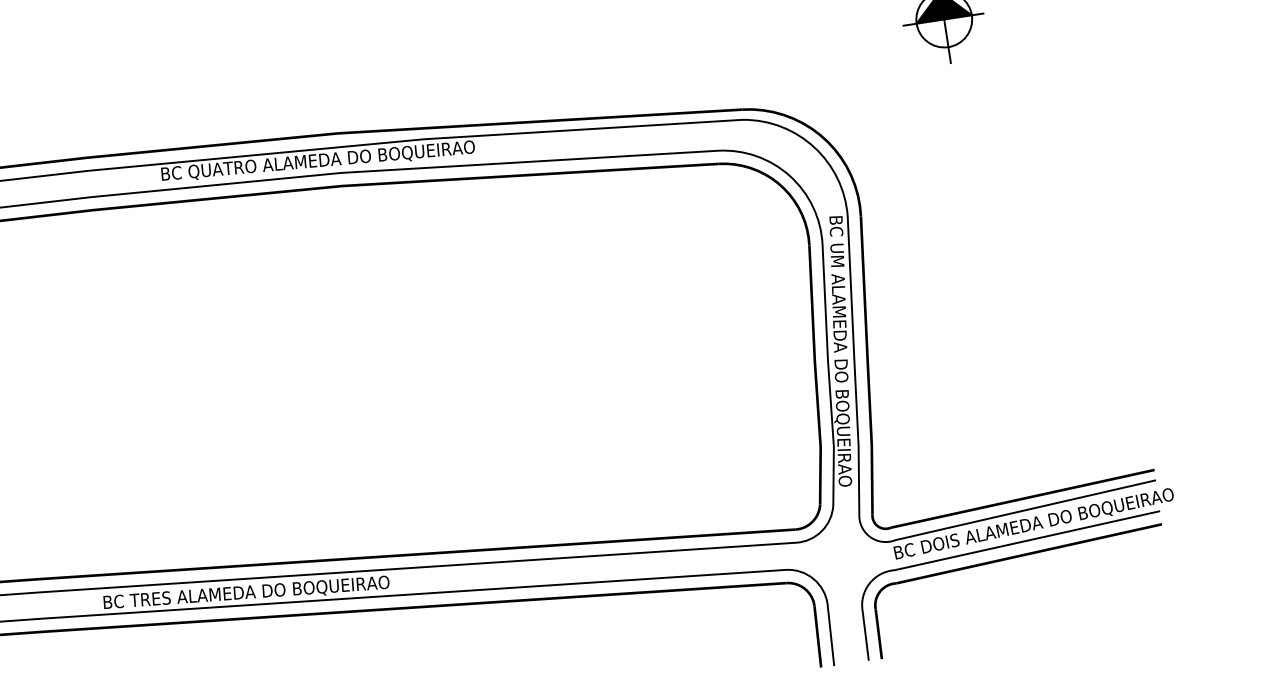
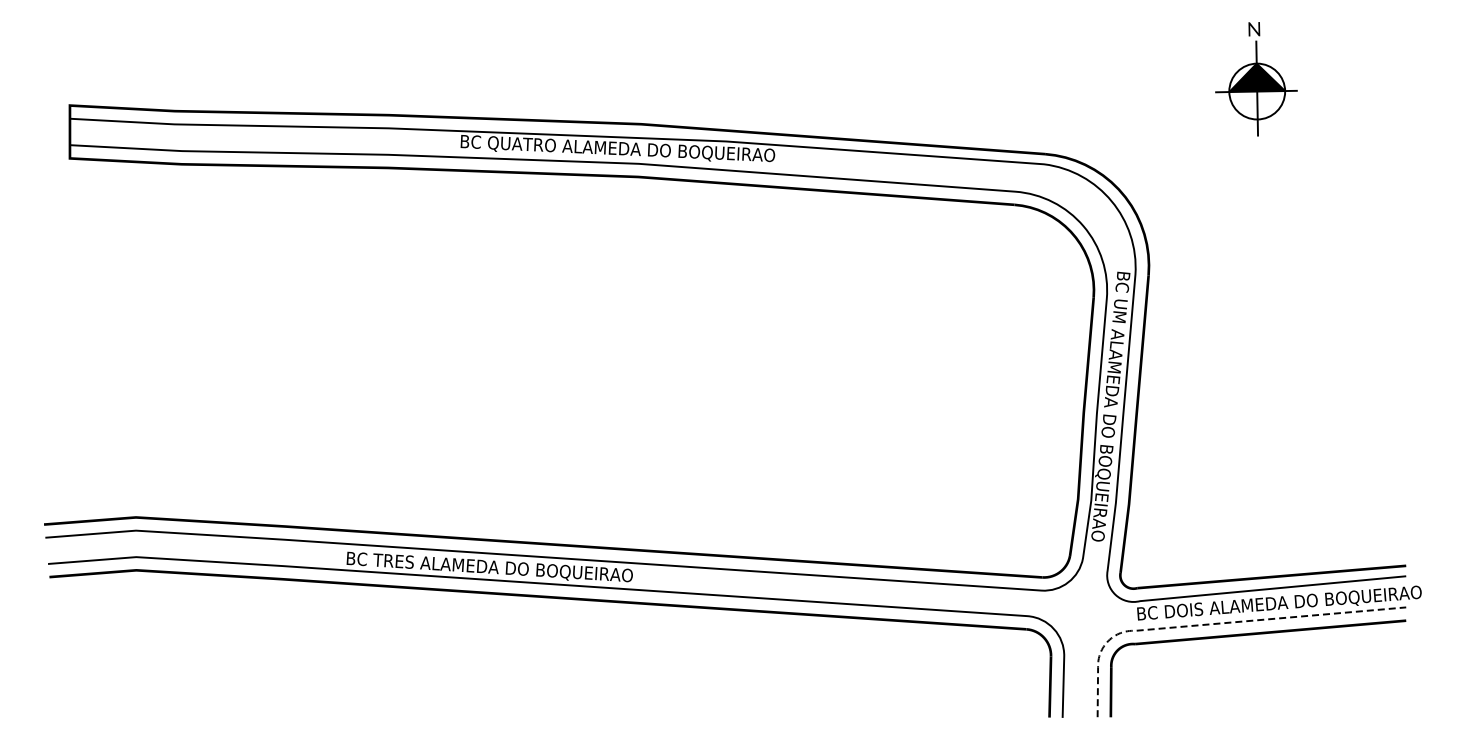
line: (967, 554) -> (1209, 624), solid -> dashed

